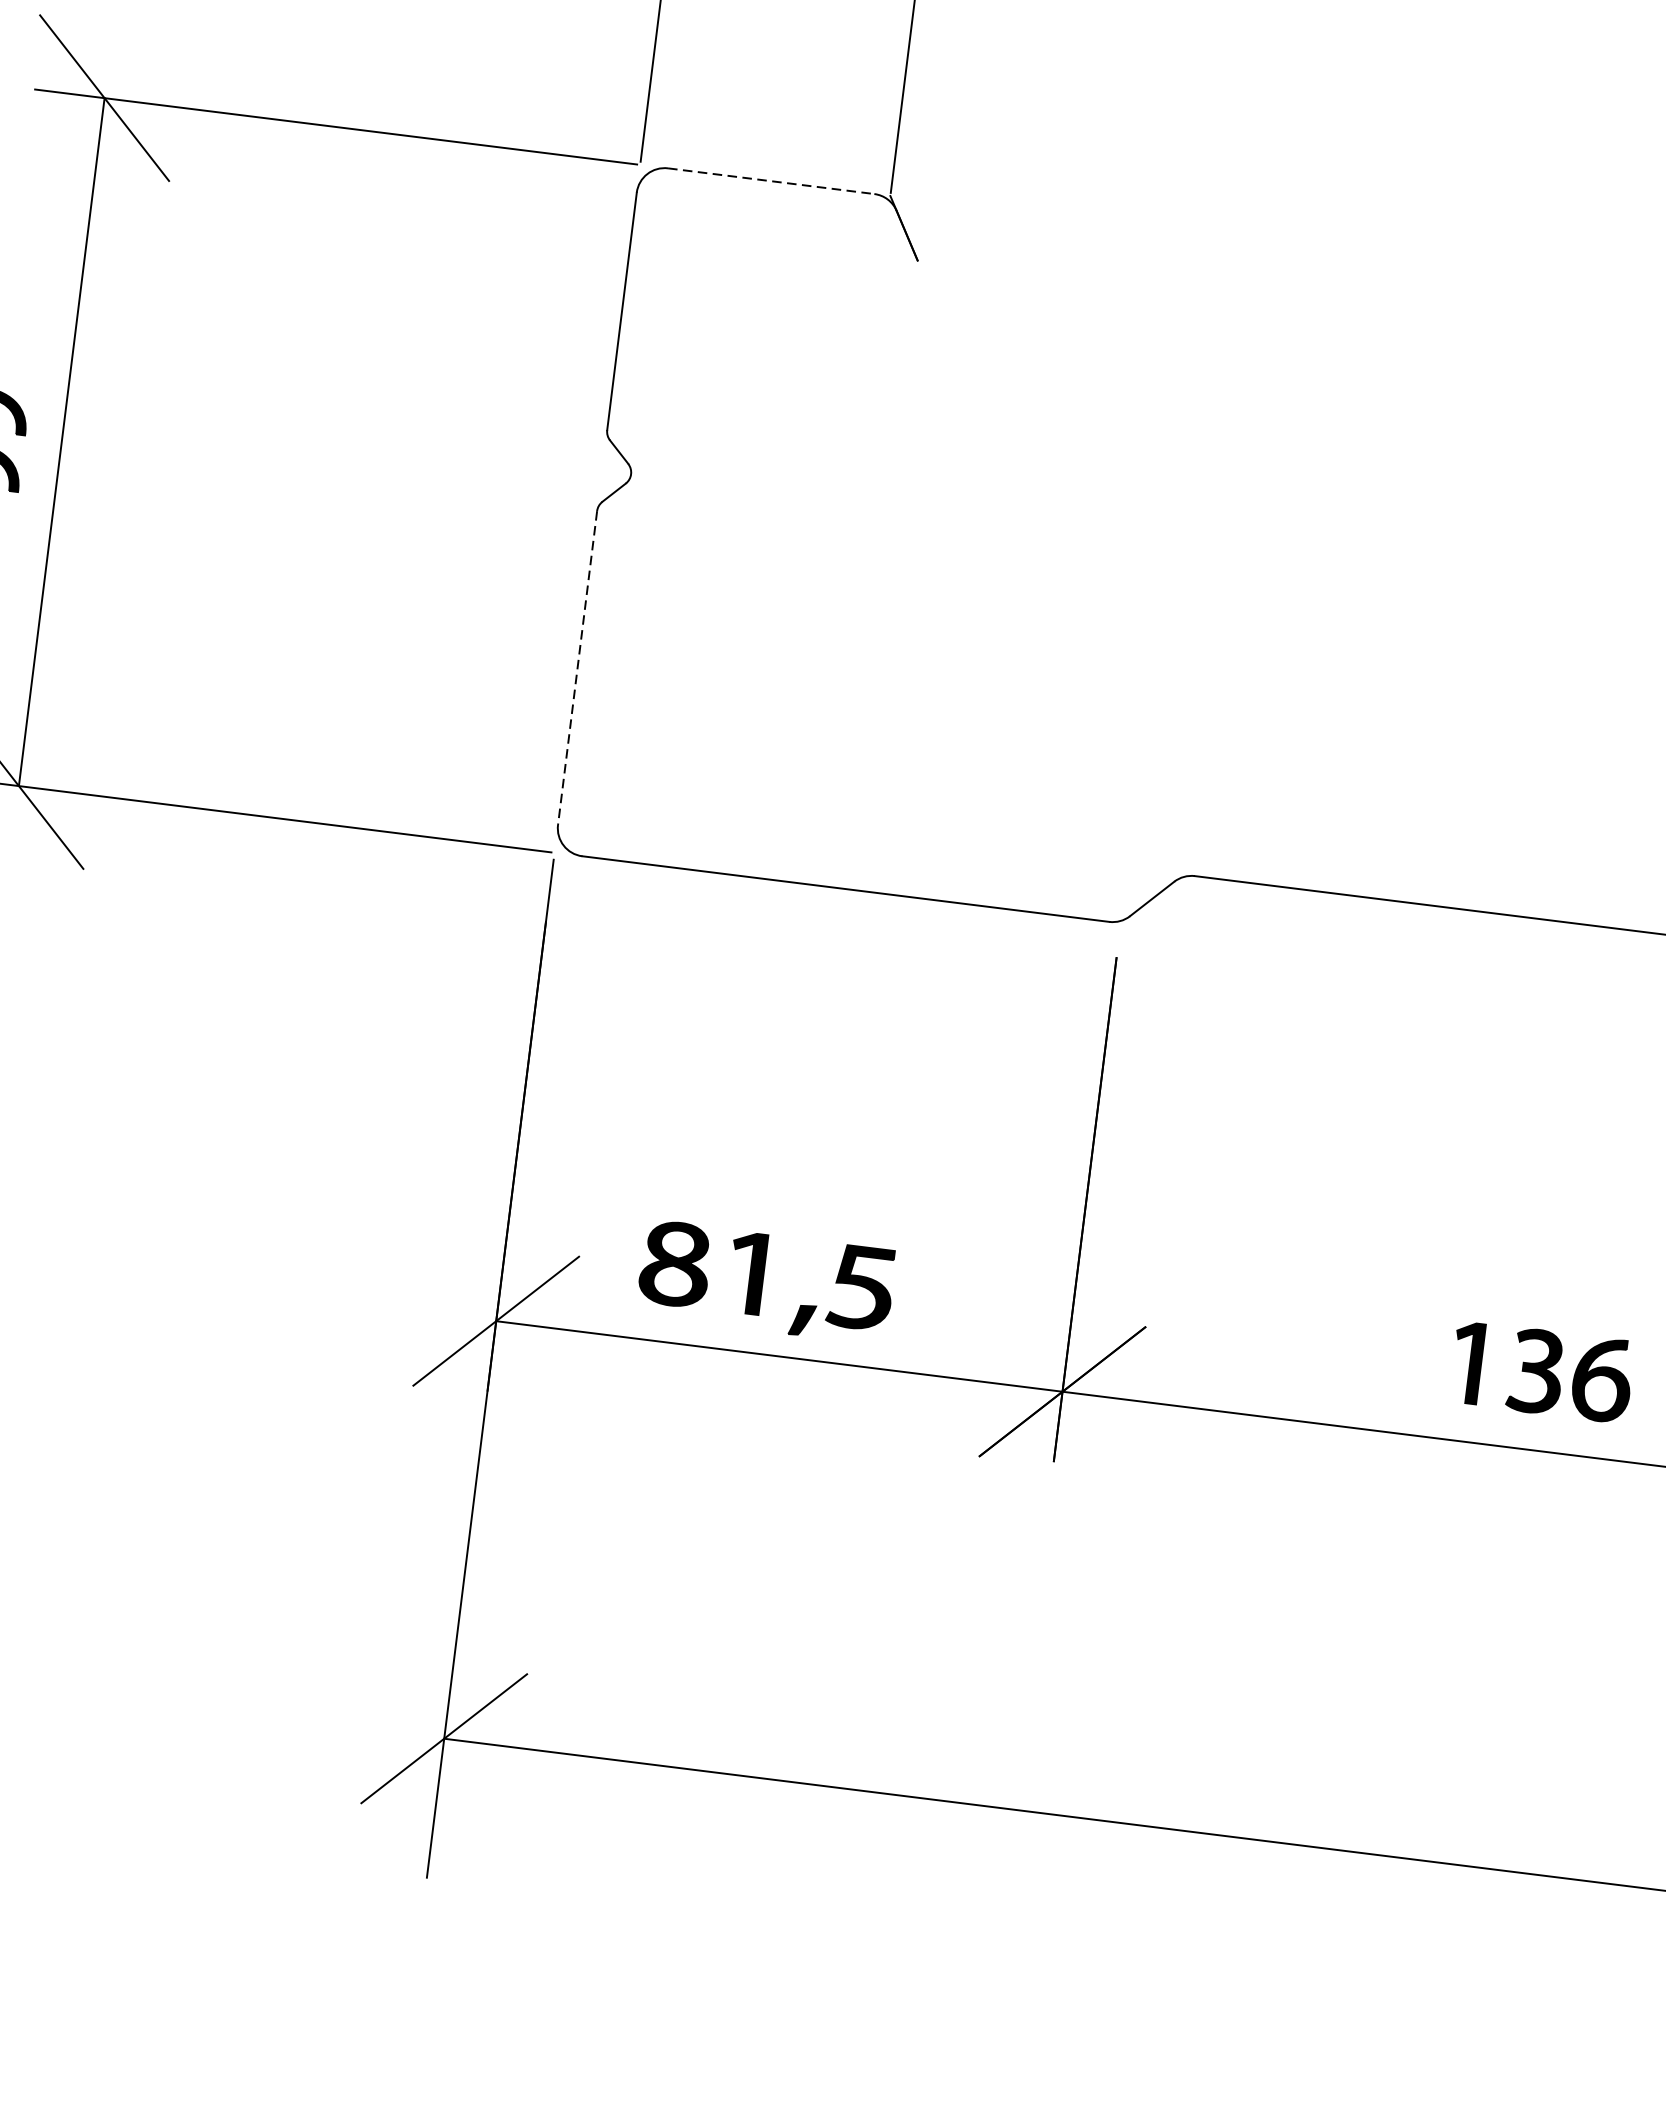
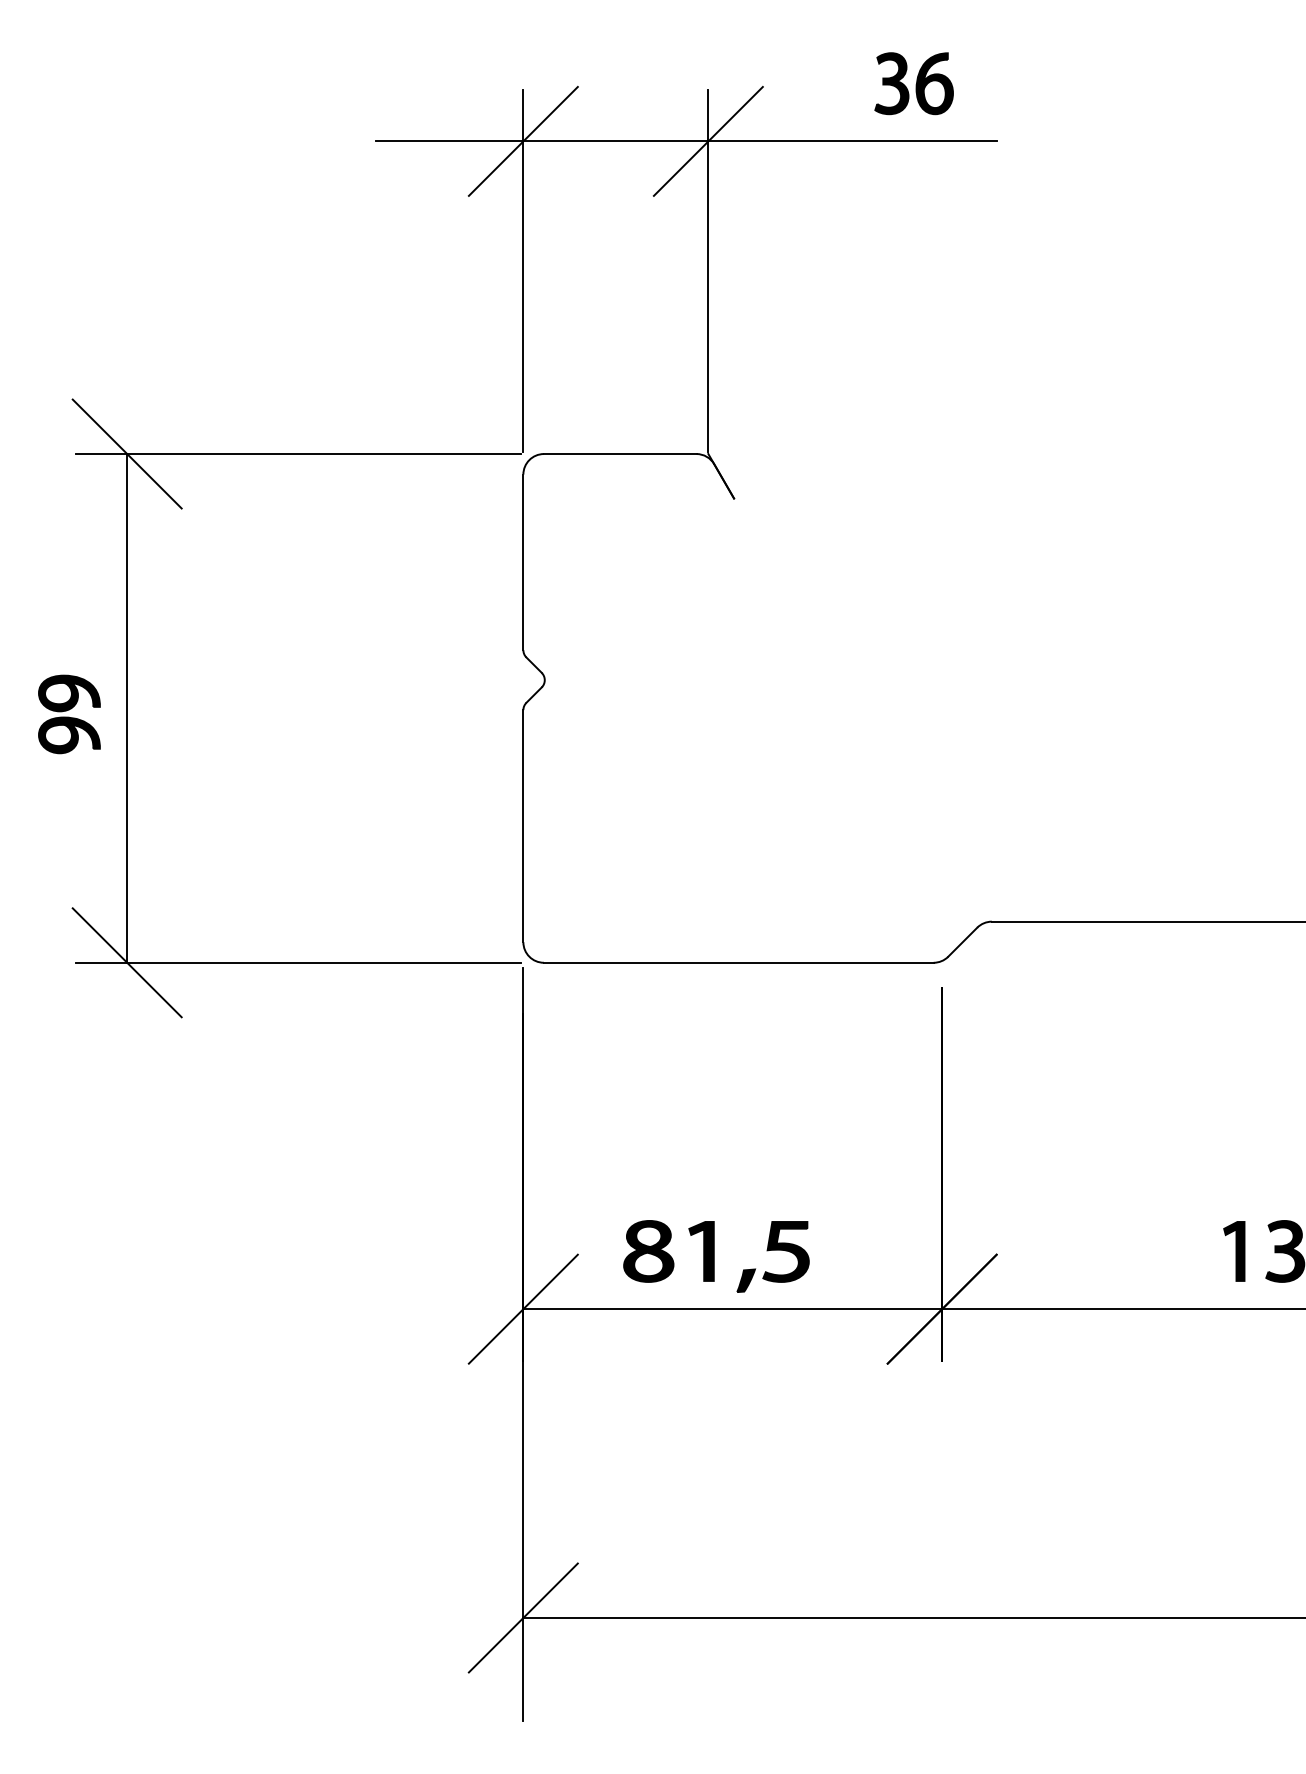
line: (771, 181) -> (620, 454), dashed -> solid
line: (577, 668) -> (523, 826), dashed -> solid

